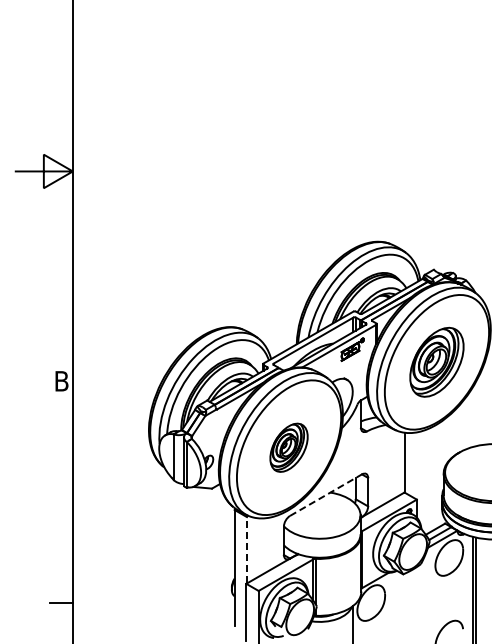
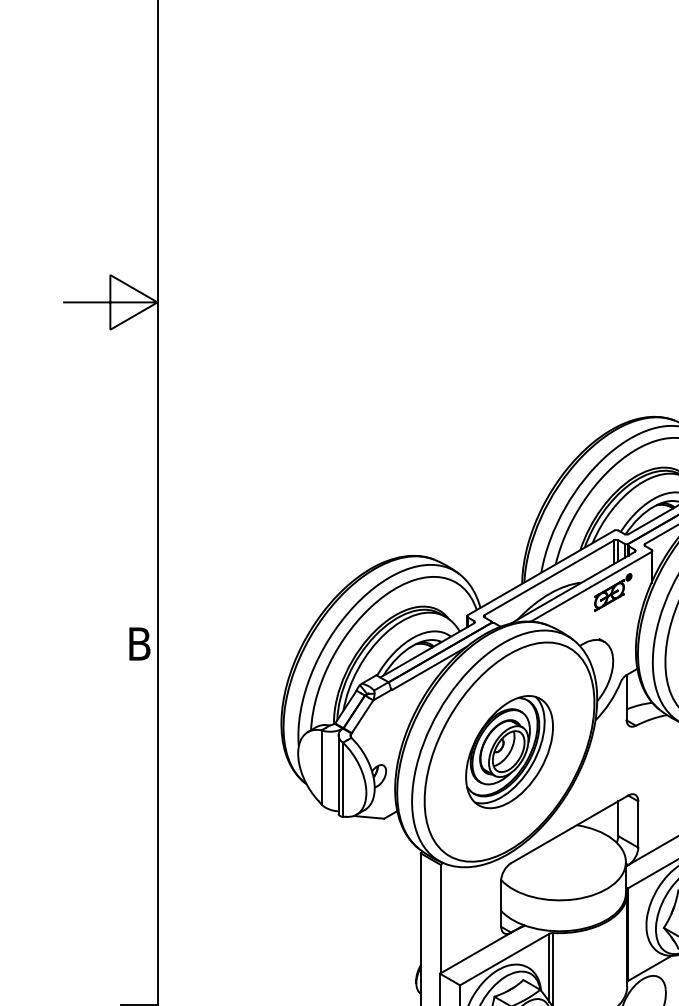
part: (288, 447) -> (508, 751), size x1.43
line: (326, 495) -> (570, 829), dashed -> solid
line: (246, 549) -> (440, 917), dashed -> solid

